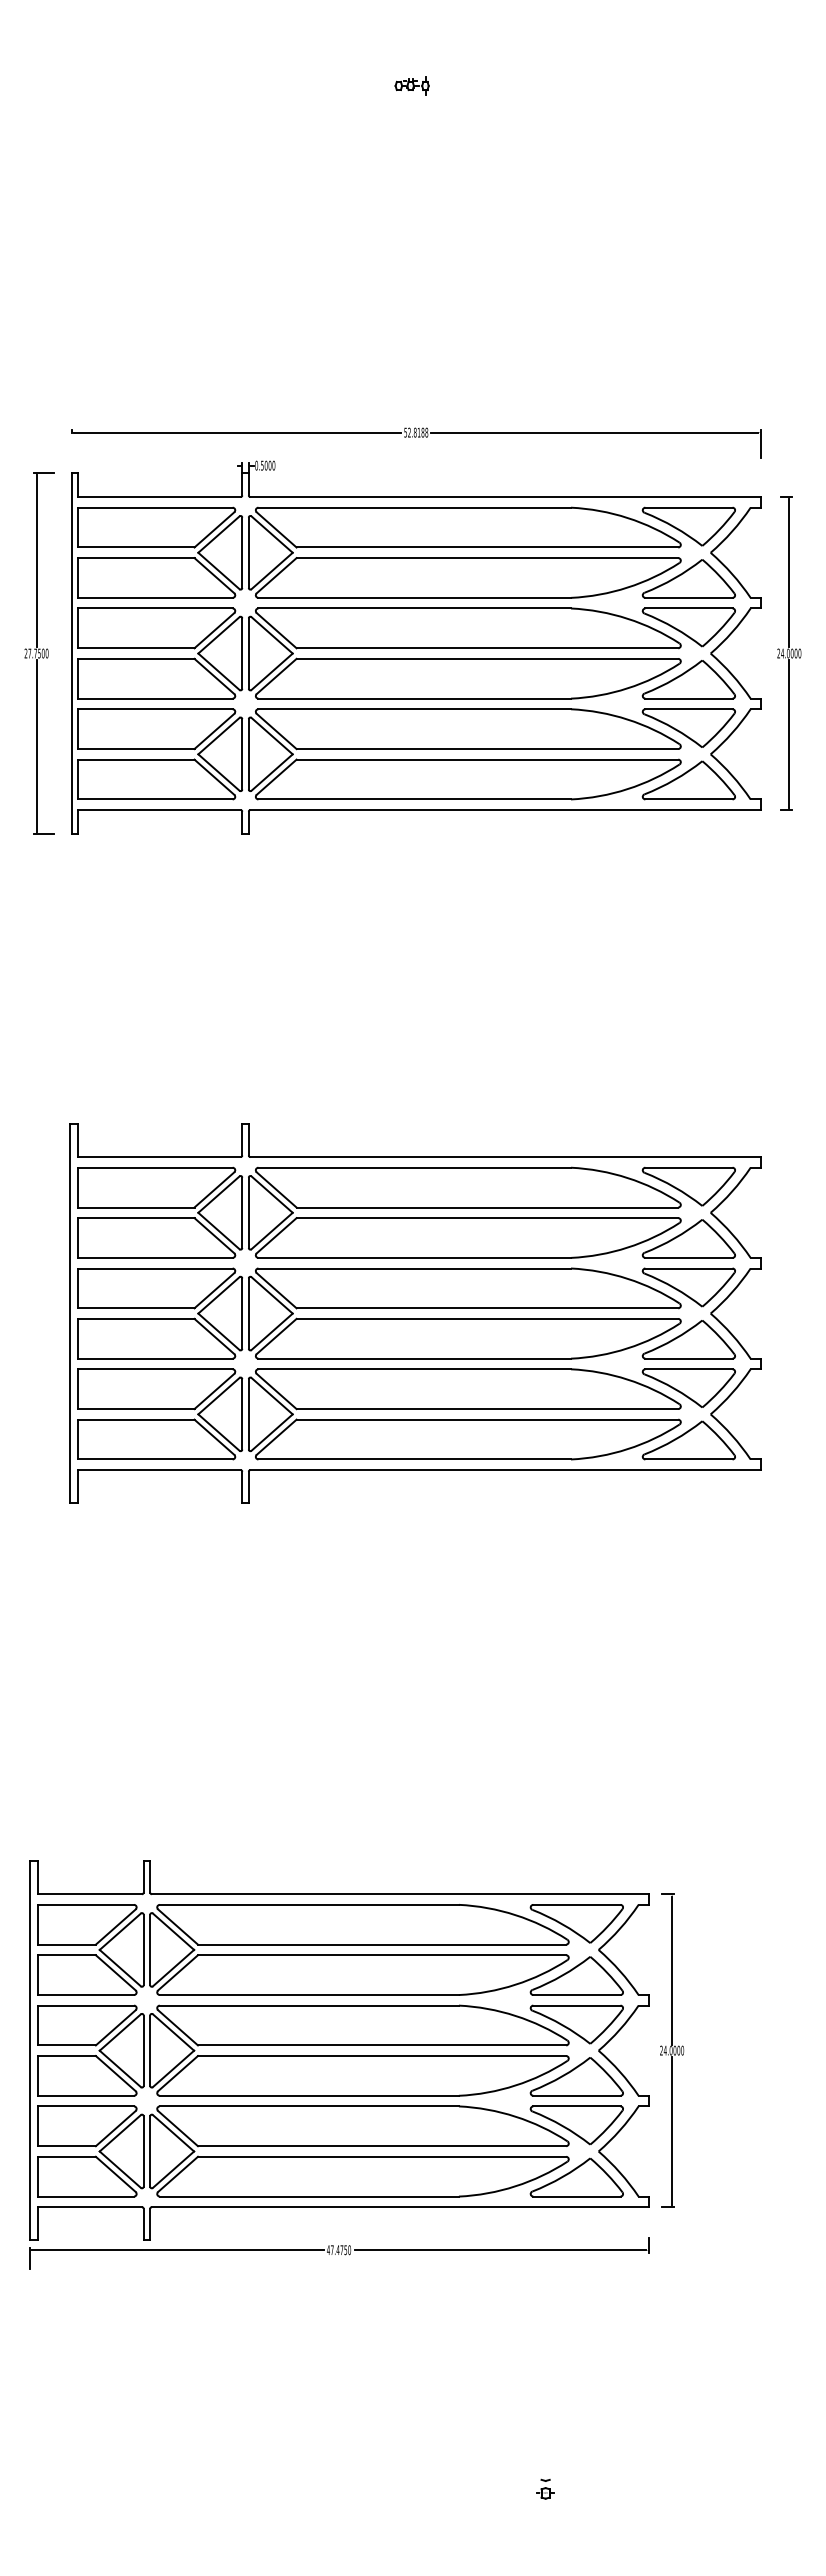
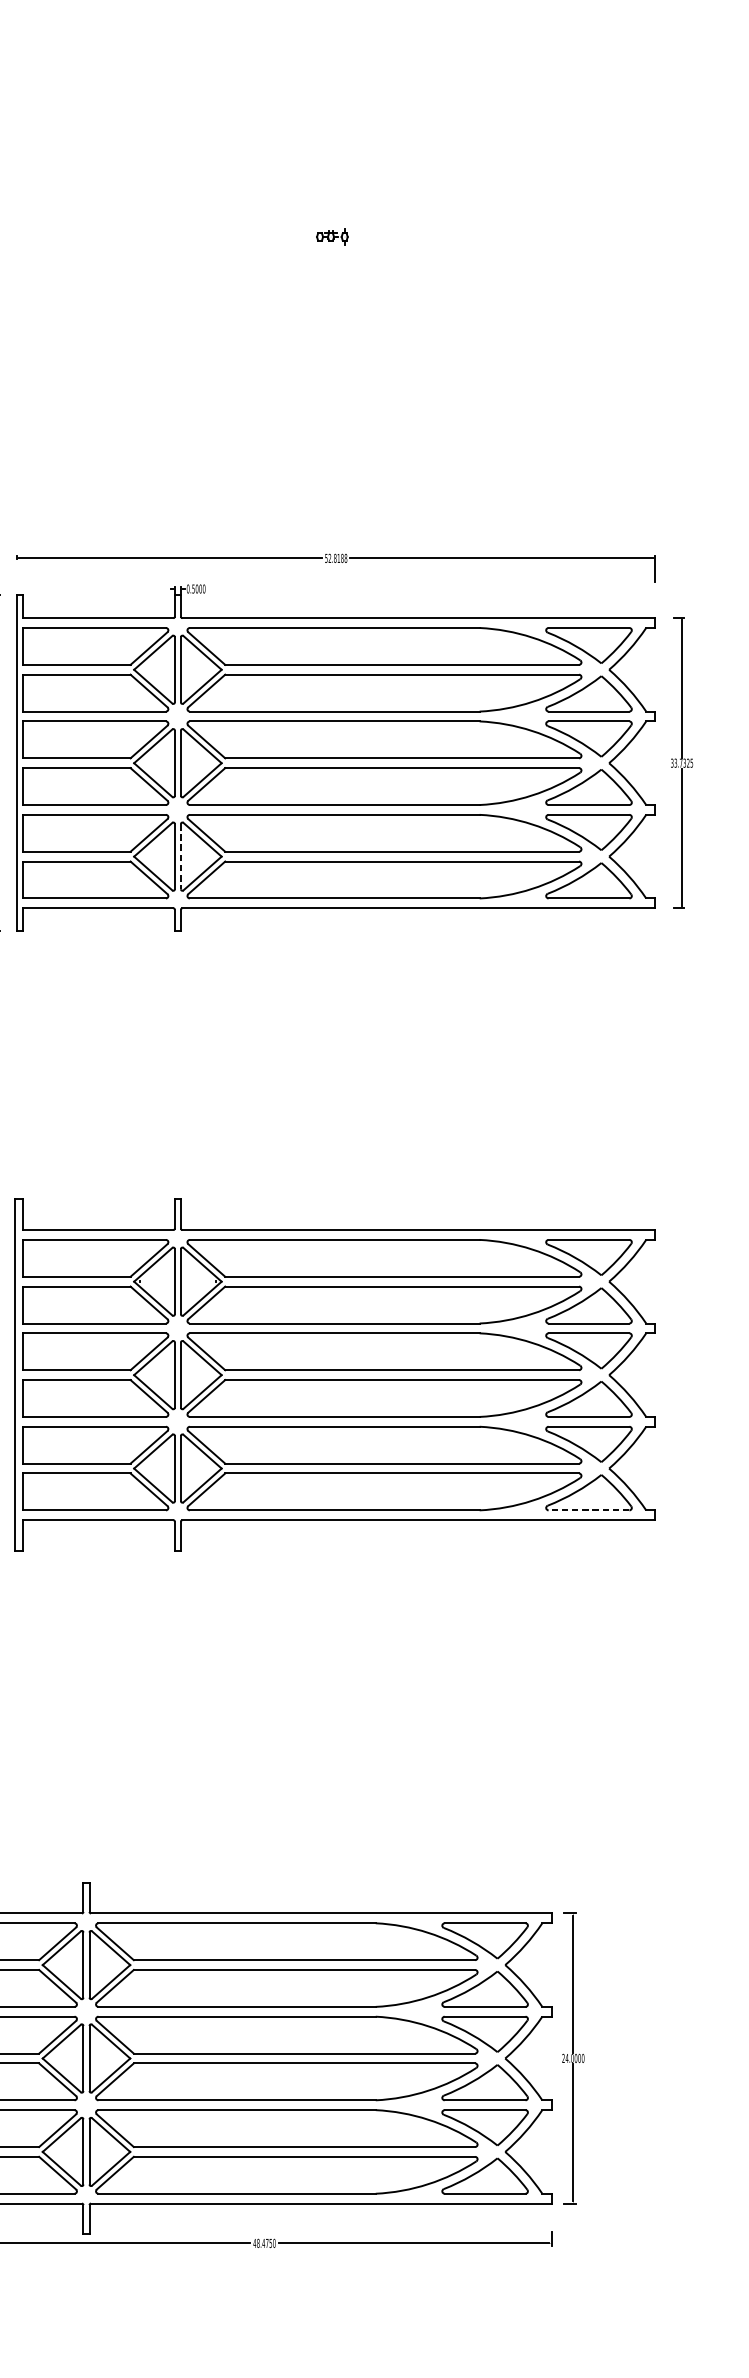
text: (789, 653) -> (682, 763), 24.0000 -> 33.7325
line: (248, 754) -> (180, 856), solid -> dashed
line: (688, 1459) -> (588, 1510), solid -> dashed
text: (331, 2250) -> (257, 2243), 47.4750 -> 48.4750

